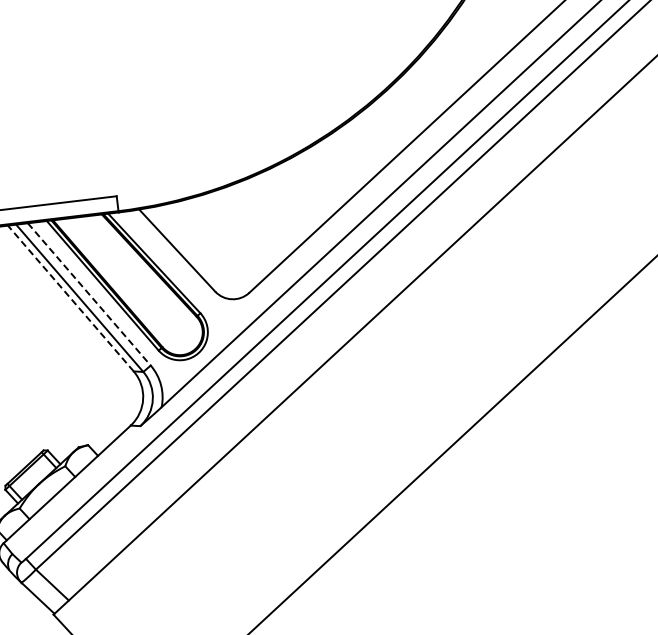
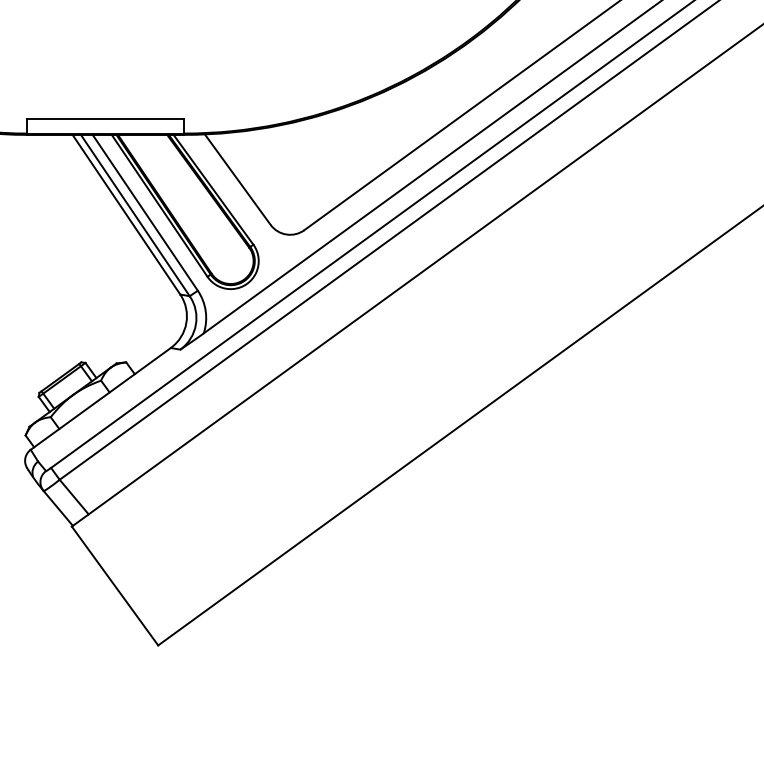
line: (89, 295) -> (145, 213), dashed -> solid
line: (70, 298) -> (126, 214), dashed -> solid

